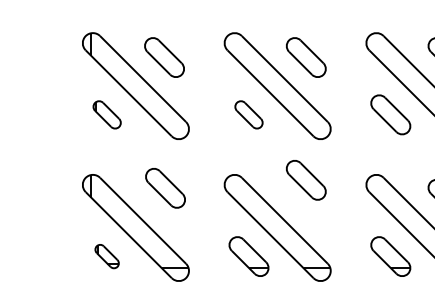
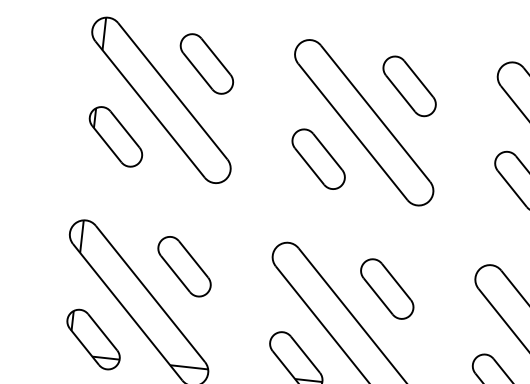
part: (106, 114) -> (114, 136), size x1.43
part: (248, 114) -> (318, 158), size x1.43
part: (306, 180) -> (387, 289), moved
part: (165, 188) -> (184, 266), moved
part: (106, 256) -> (92, 339), size x1.67

